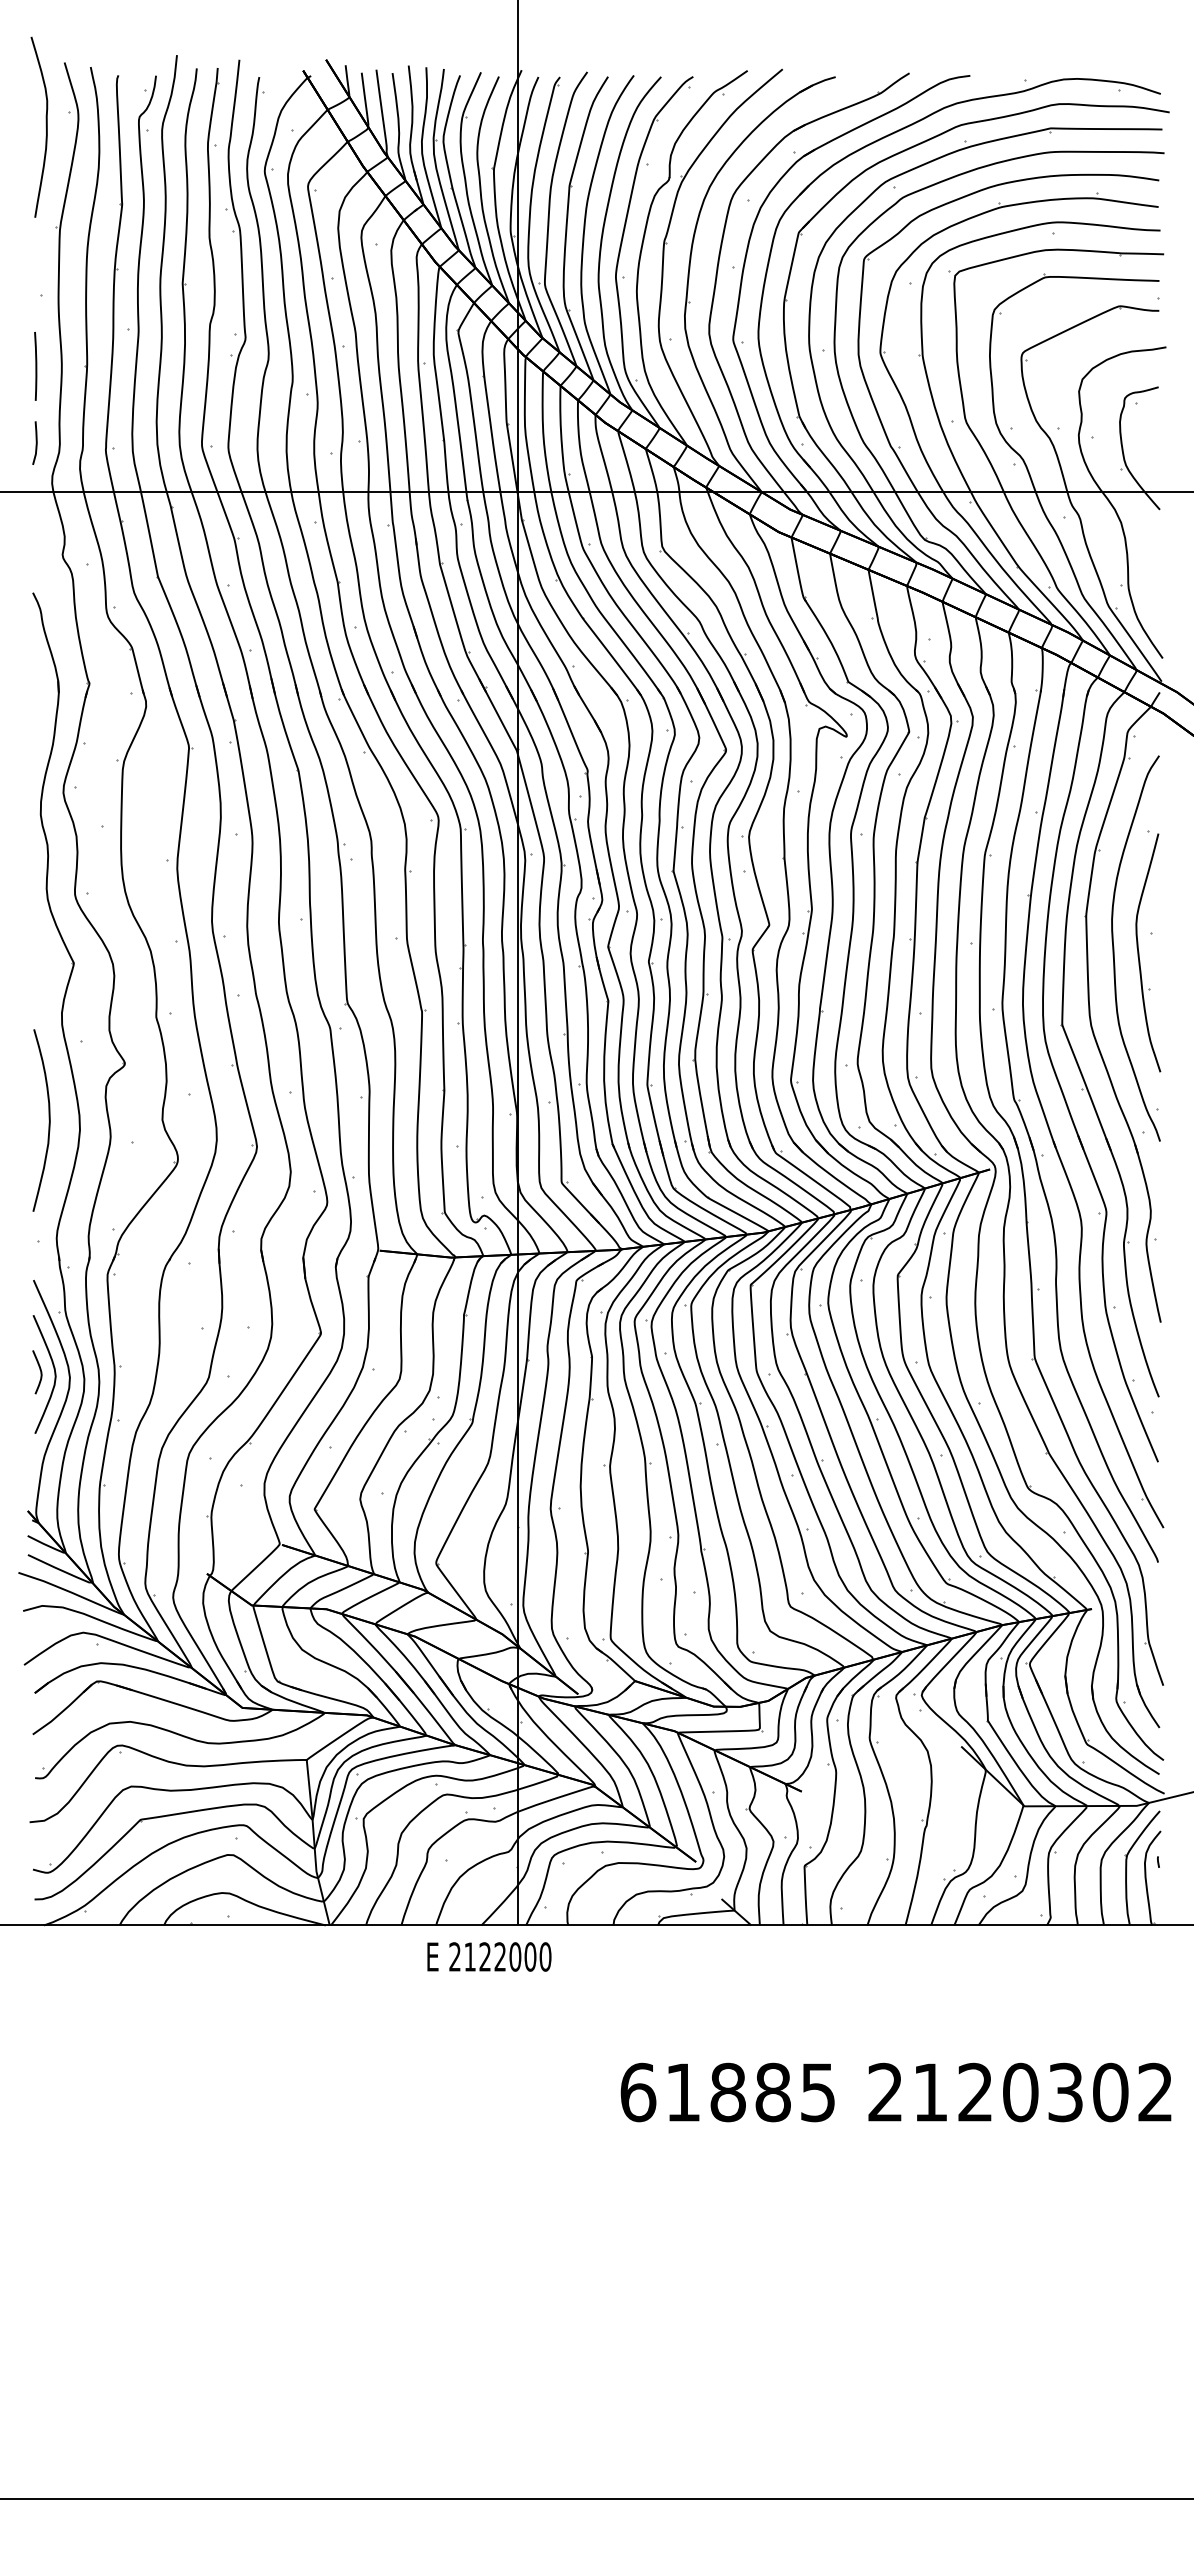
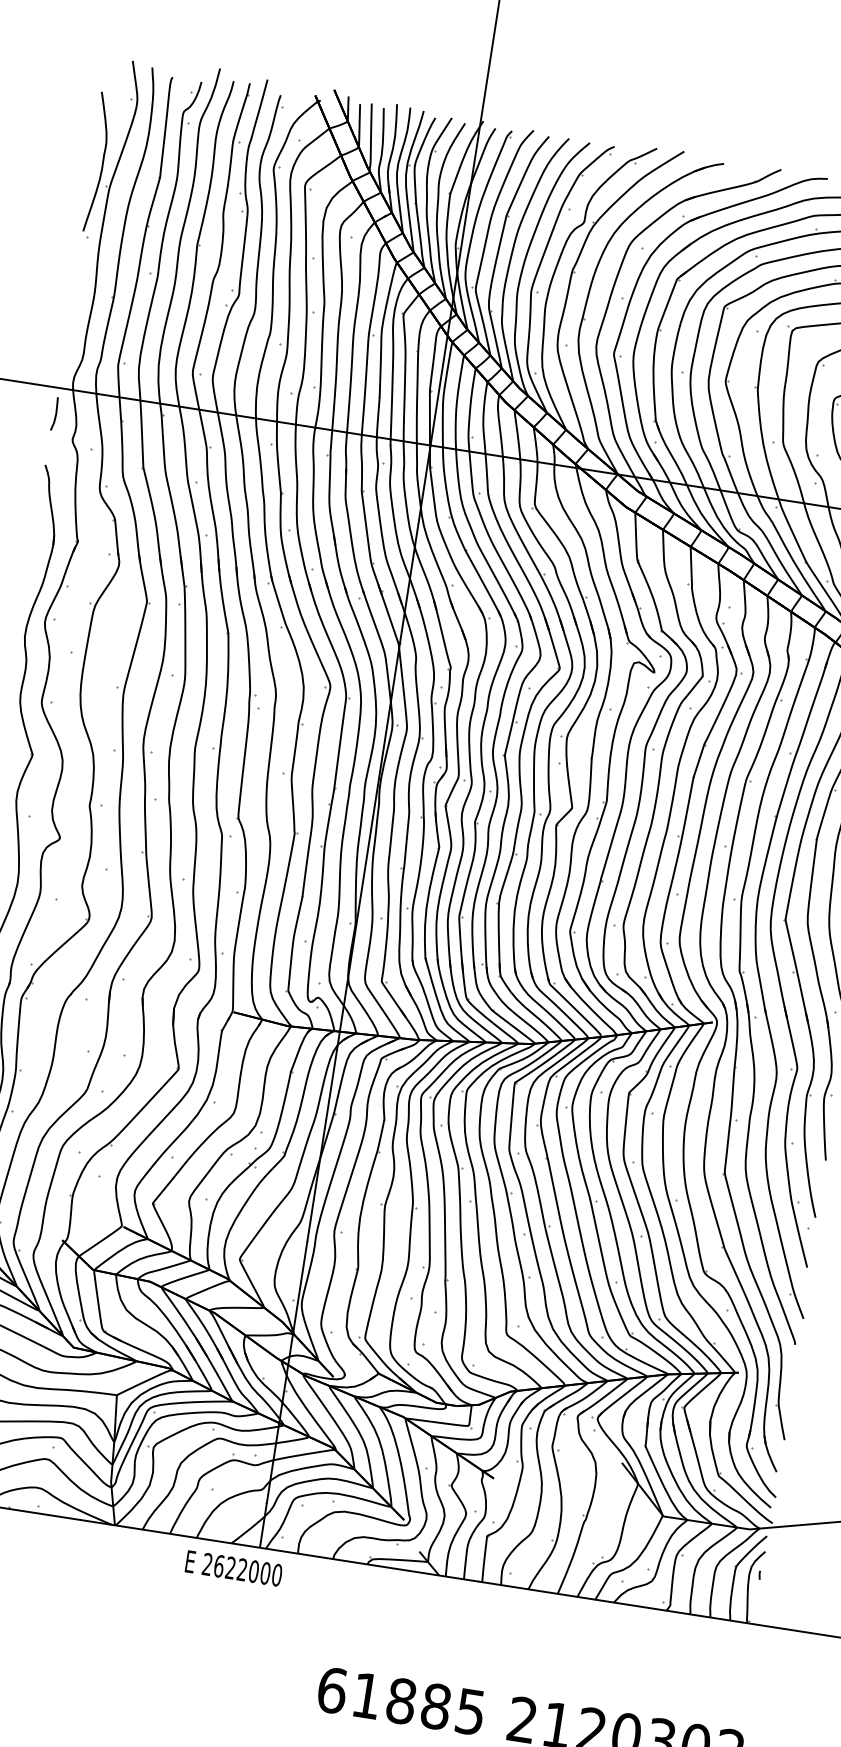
curve: (45, 126) -> (102, 162), moved
curve: (35, 366) -> (74, 291), removed
line: (35, 442) -> (55, 413), moved
text: (470, 1956) -> (219, 1565), 2122000 -> 2622000

